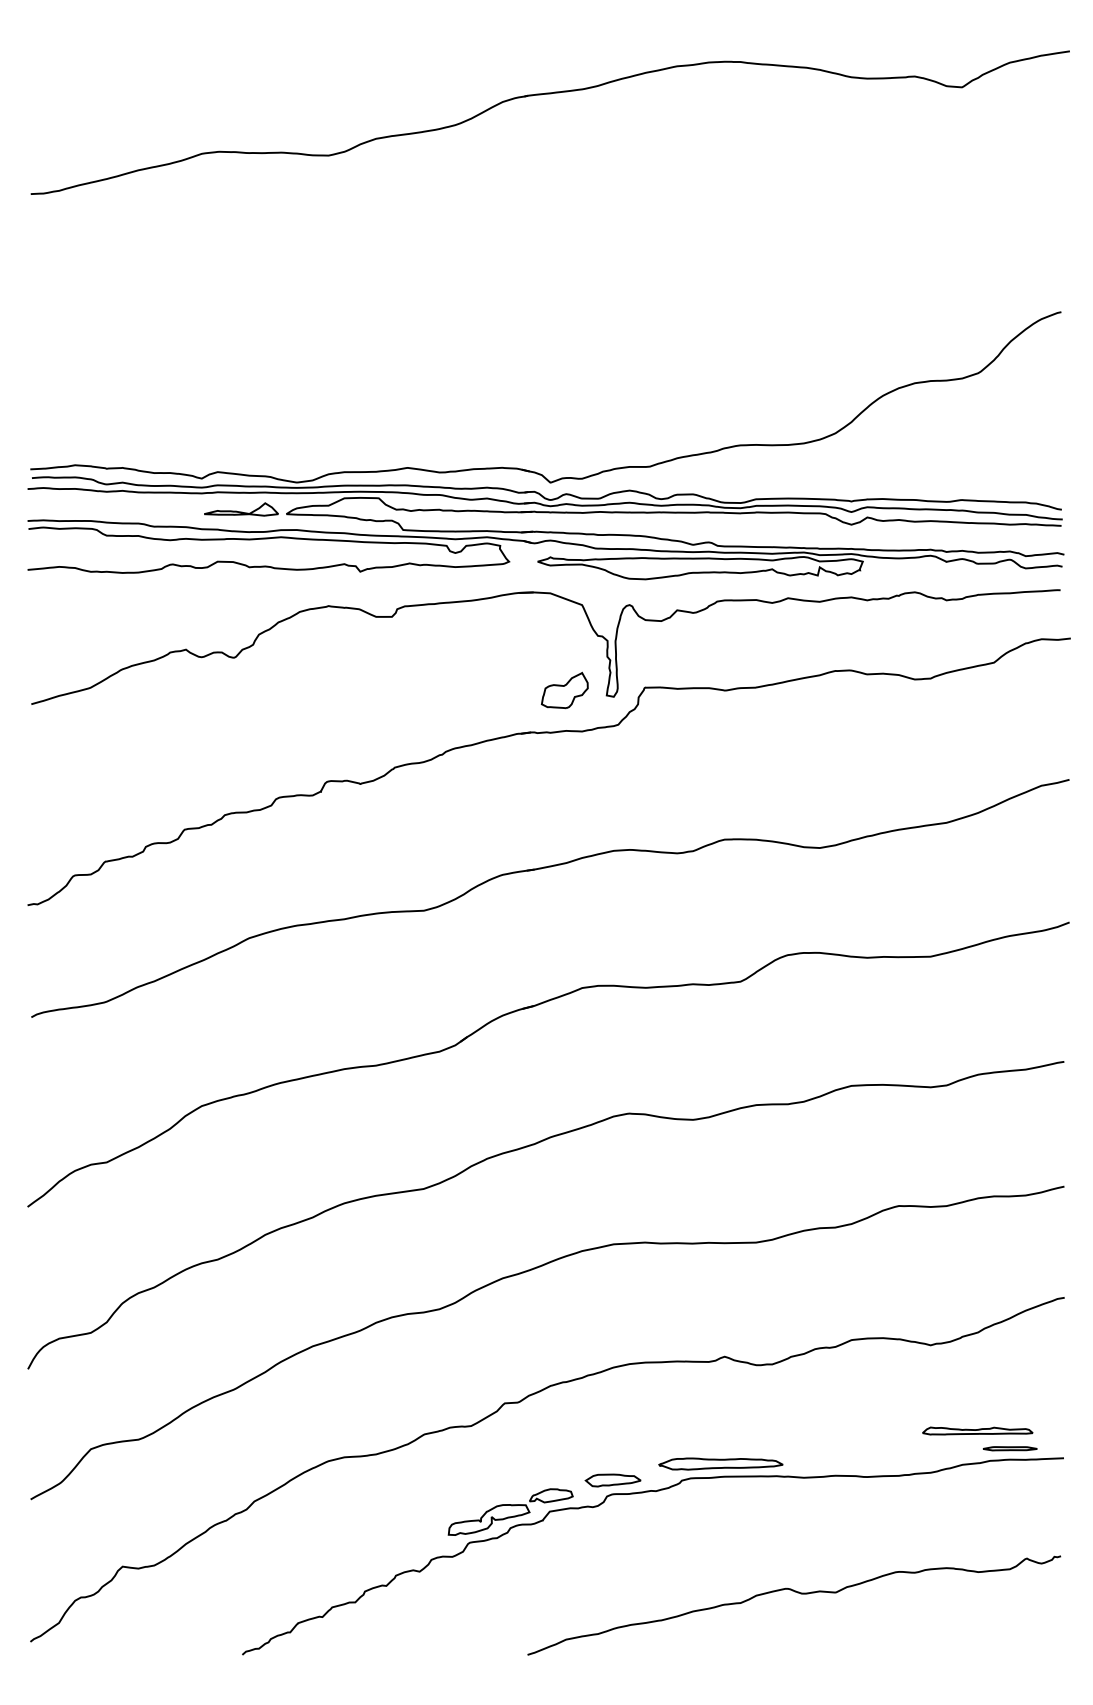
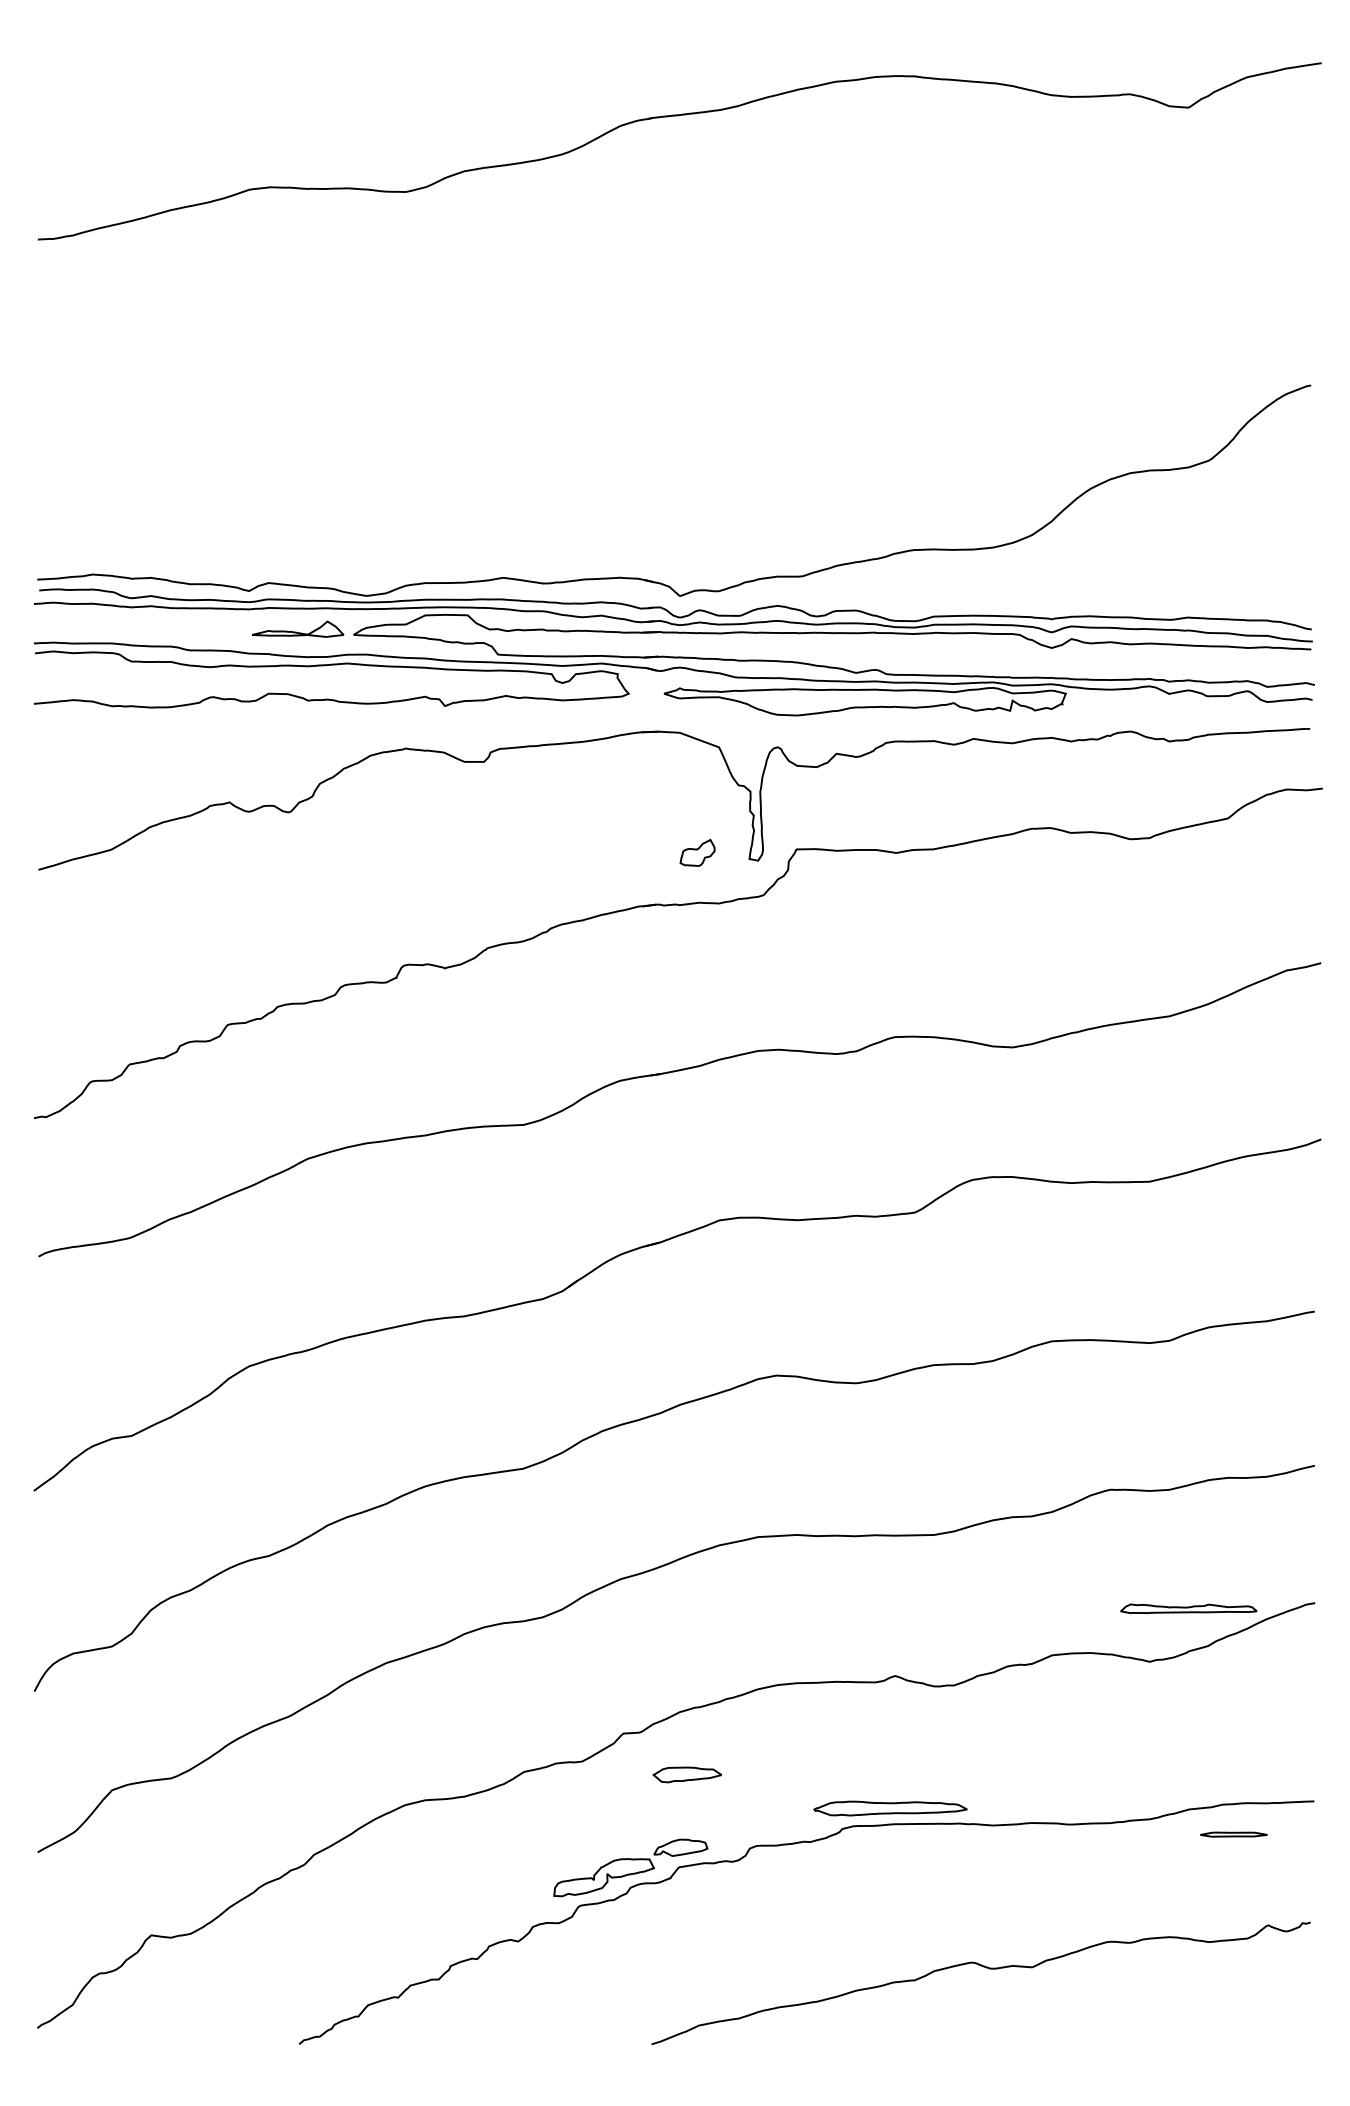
part: (564, 690) -> (697, 852), size x0.6
part: (977, 1430) -> (1188, 1608), moved
part: (1009, 1448) -> (1233, 1834), moved
part: (612, 1480) -> (686, 1774), moved

